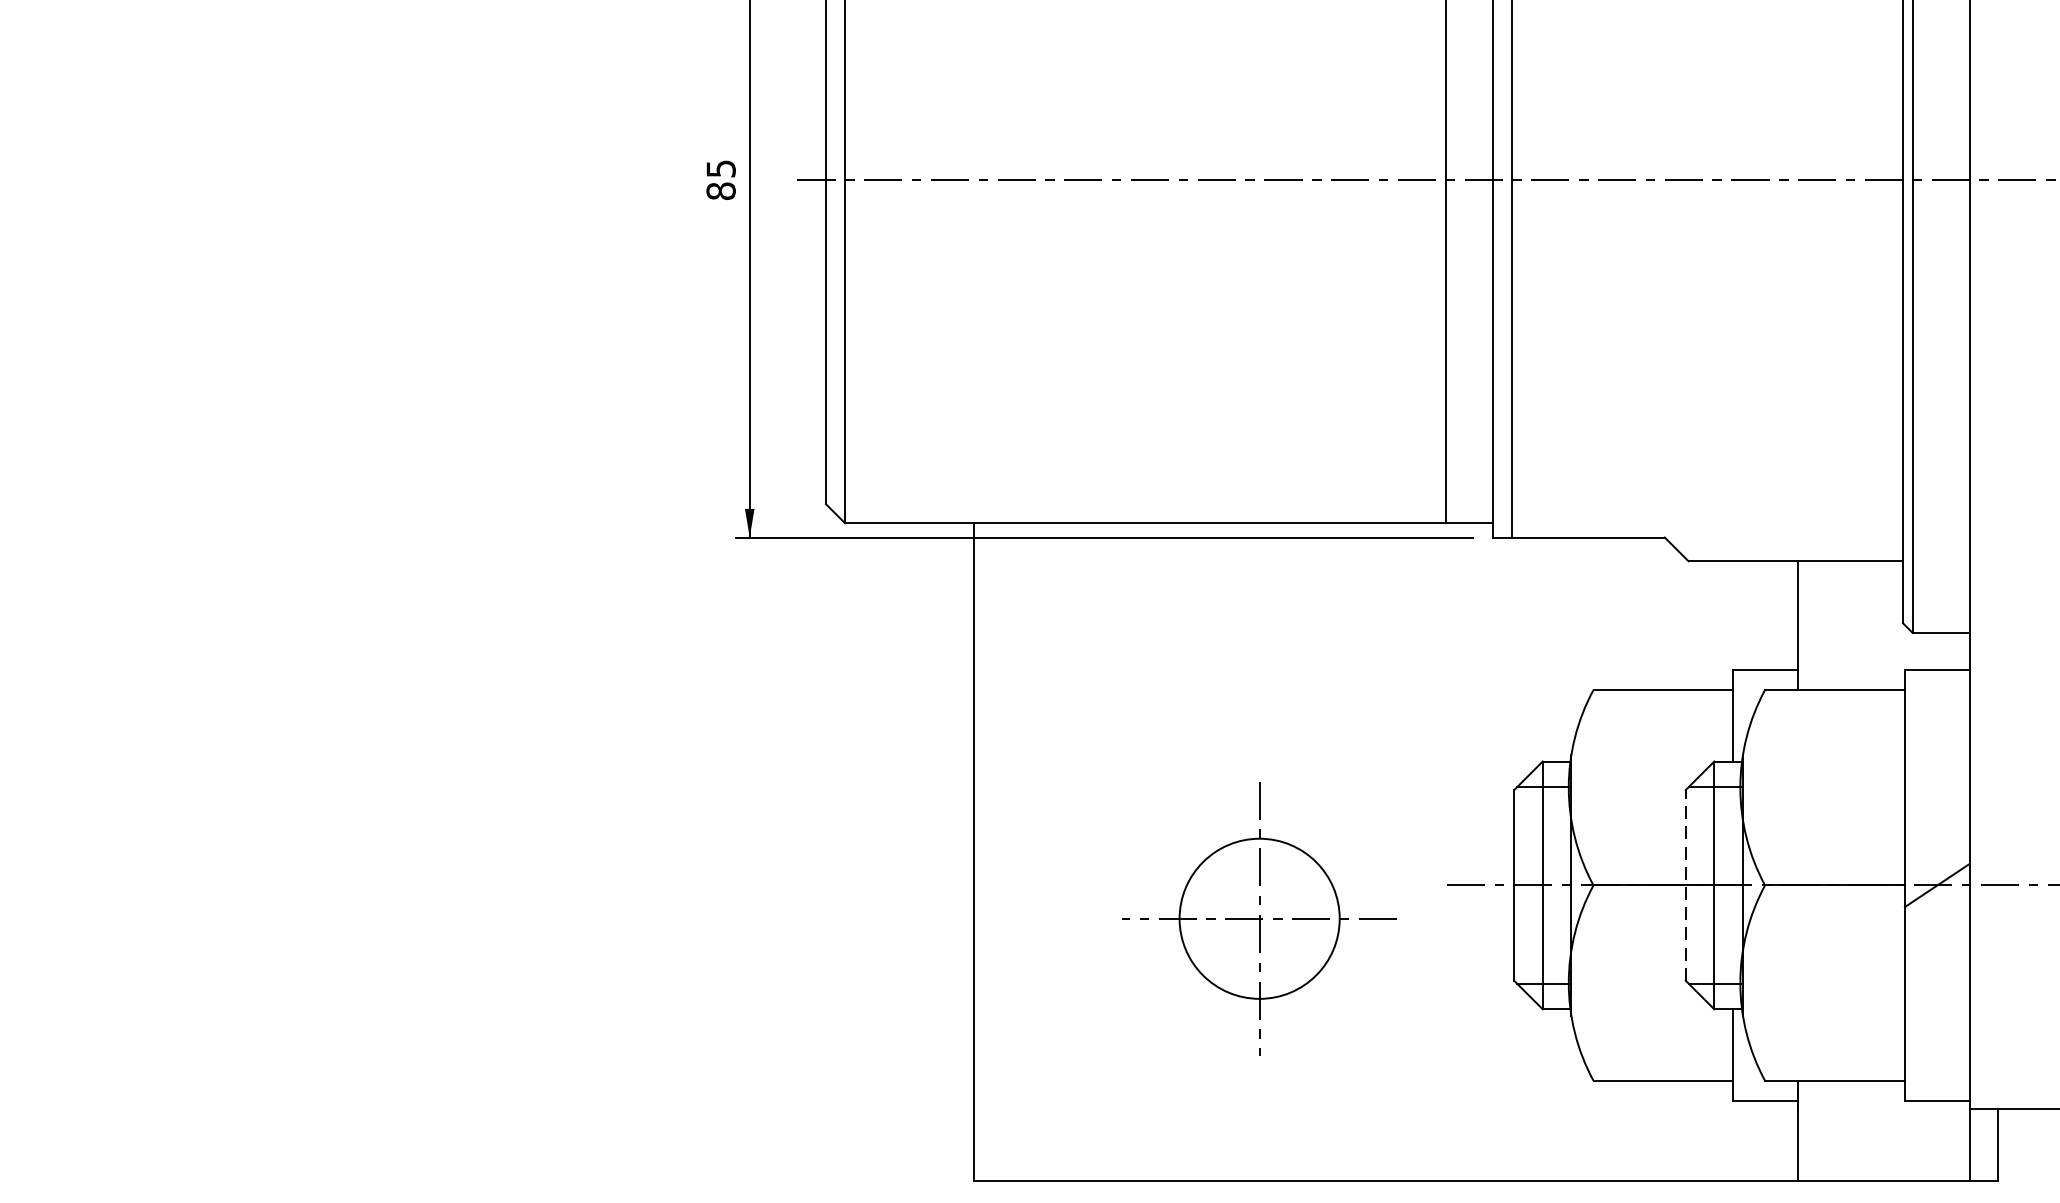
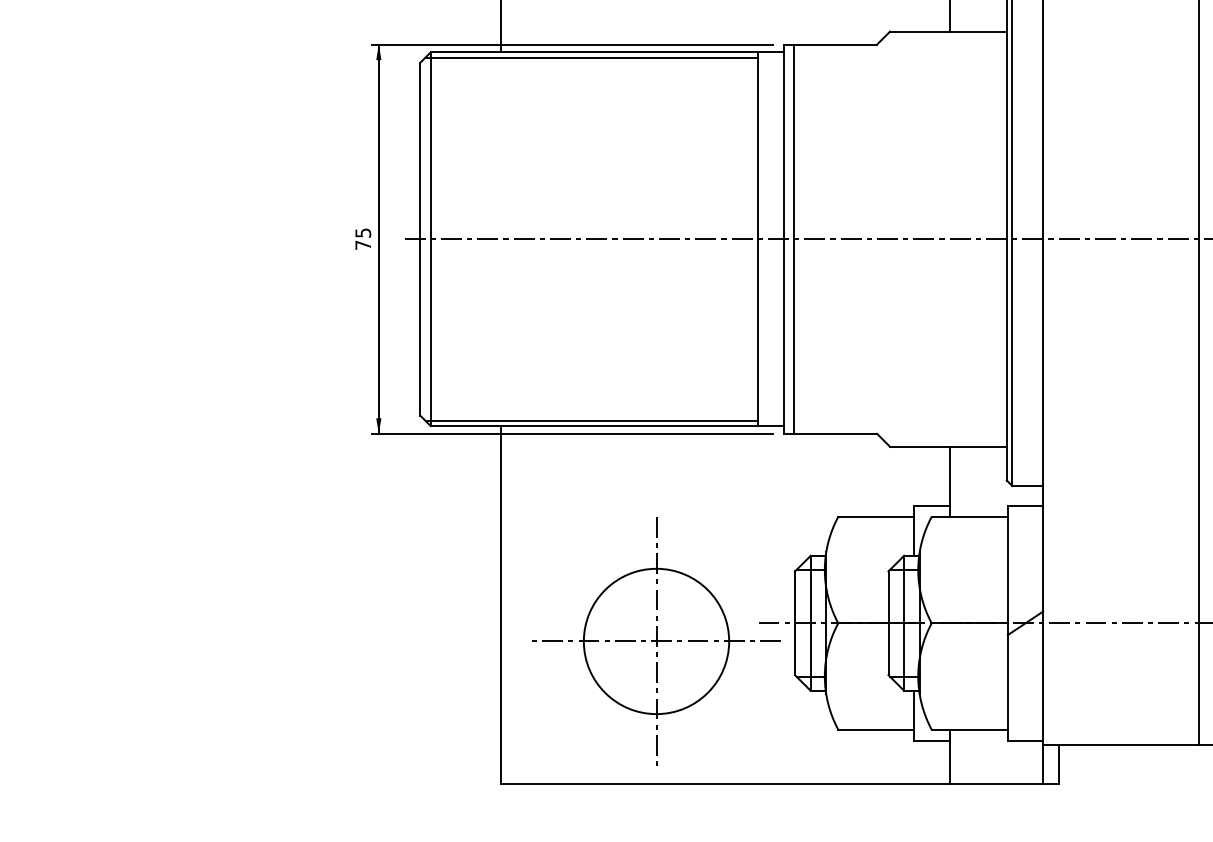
text: (721, 189) -> (363, 244), 85 -> 75
line: (1140, 513) -> (591, 420), added
line: (1685, 885) -> (888, 623), dashed -> solid
part: (1259, 918) -> (656, 641), size x1.67

